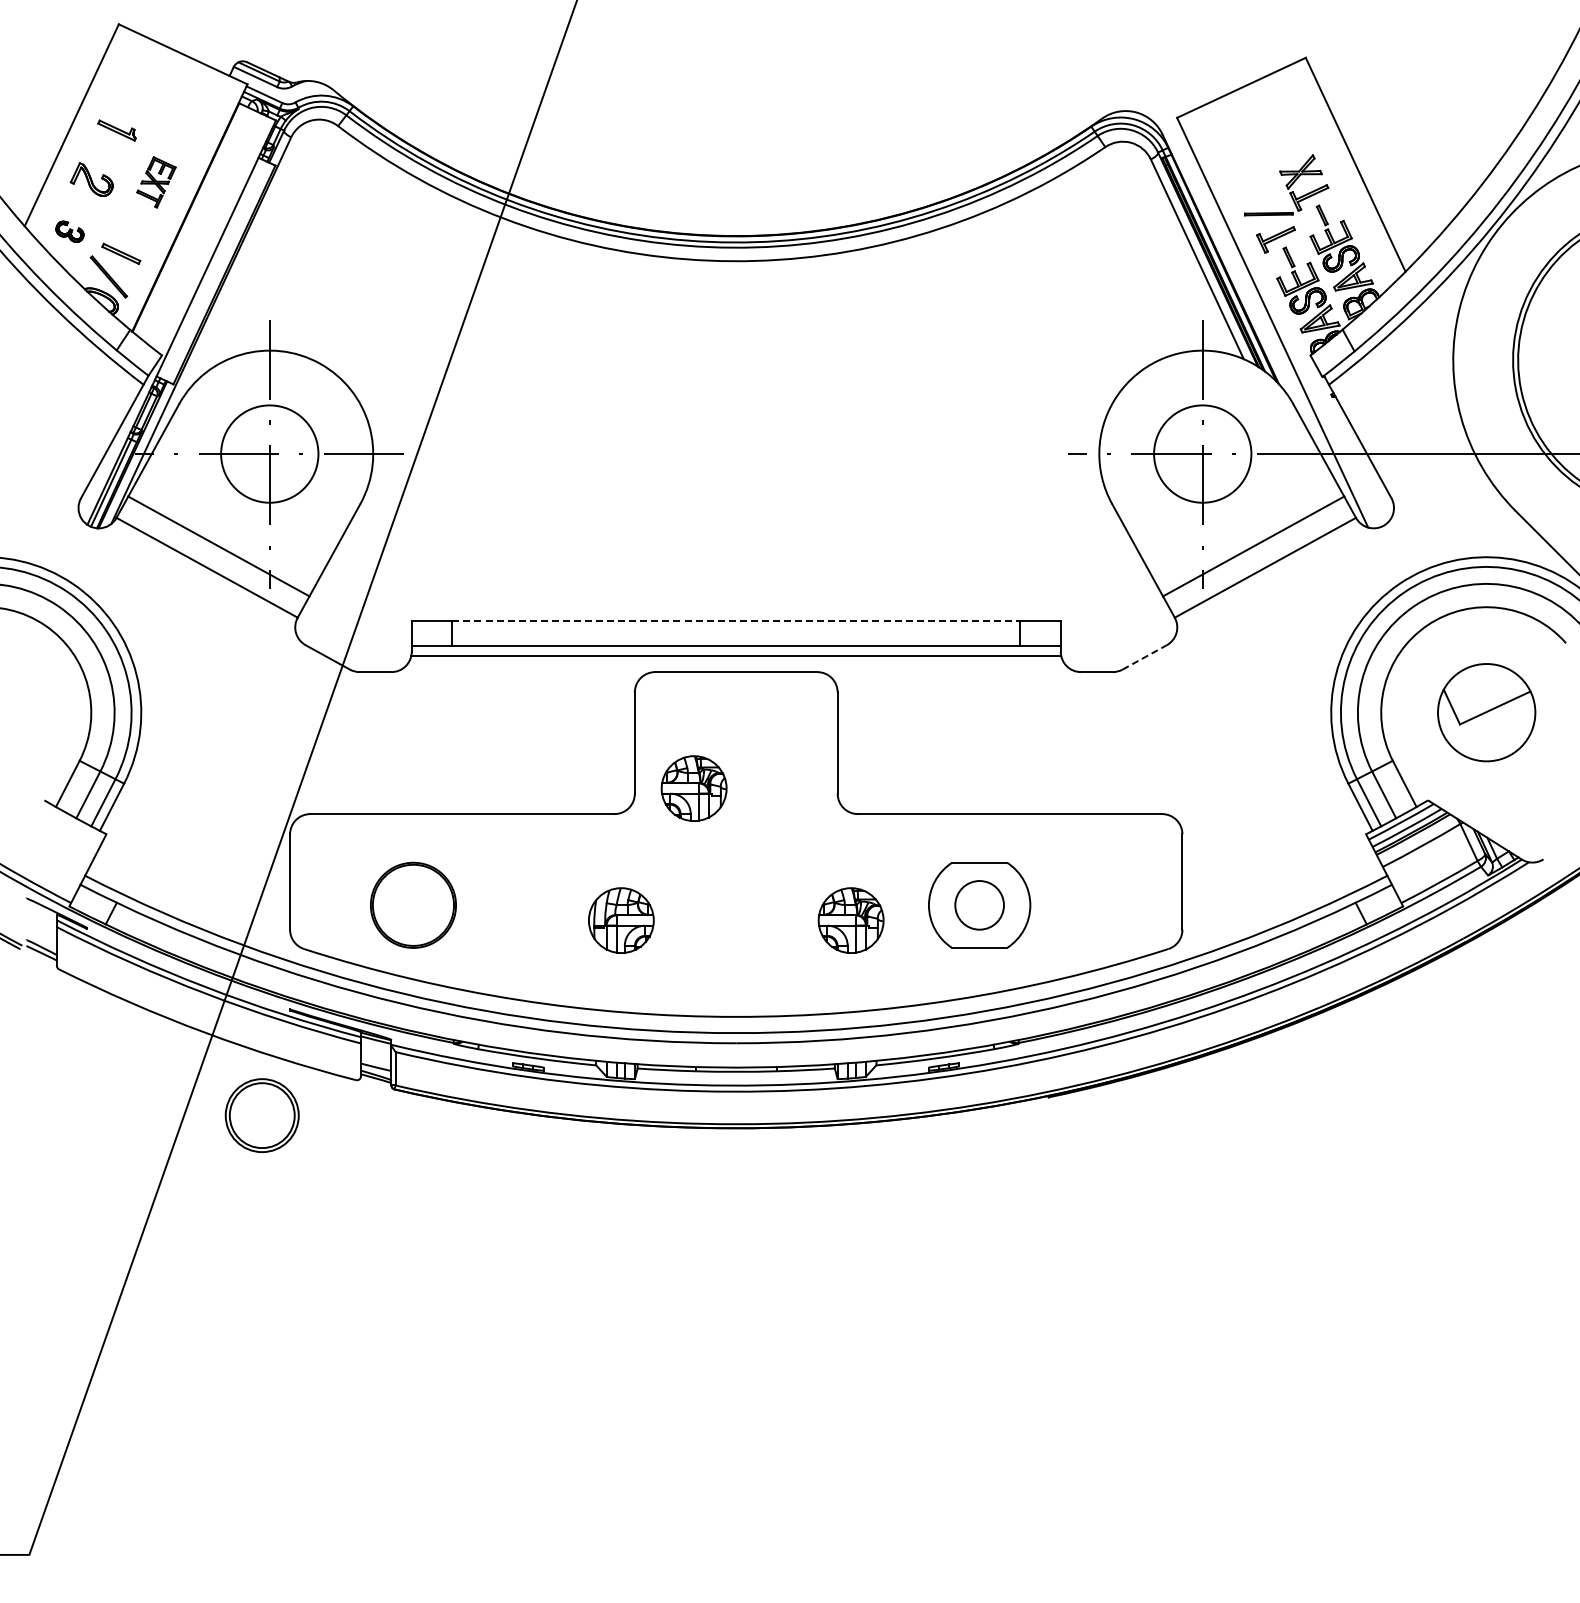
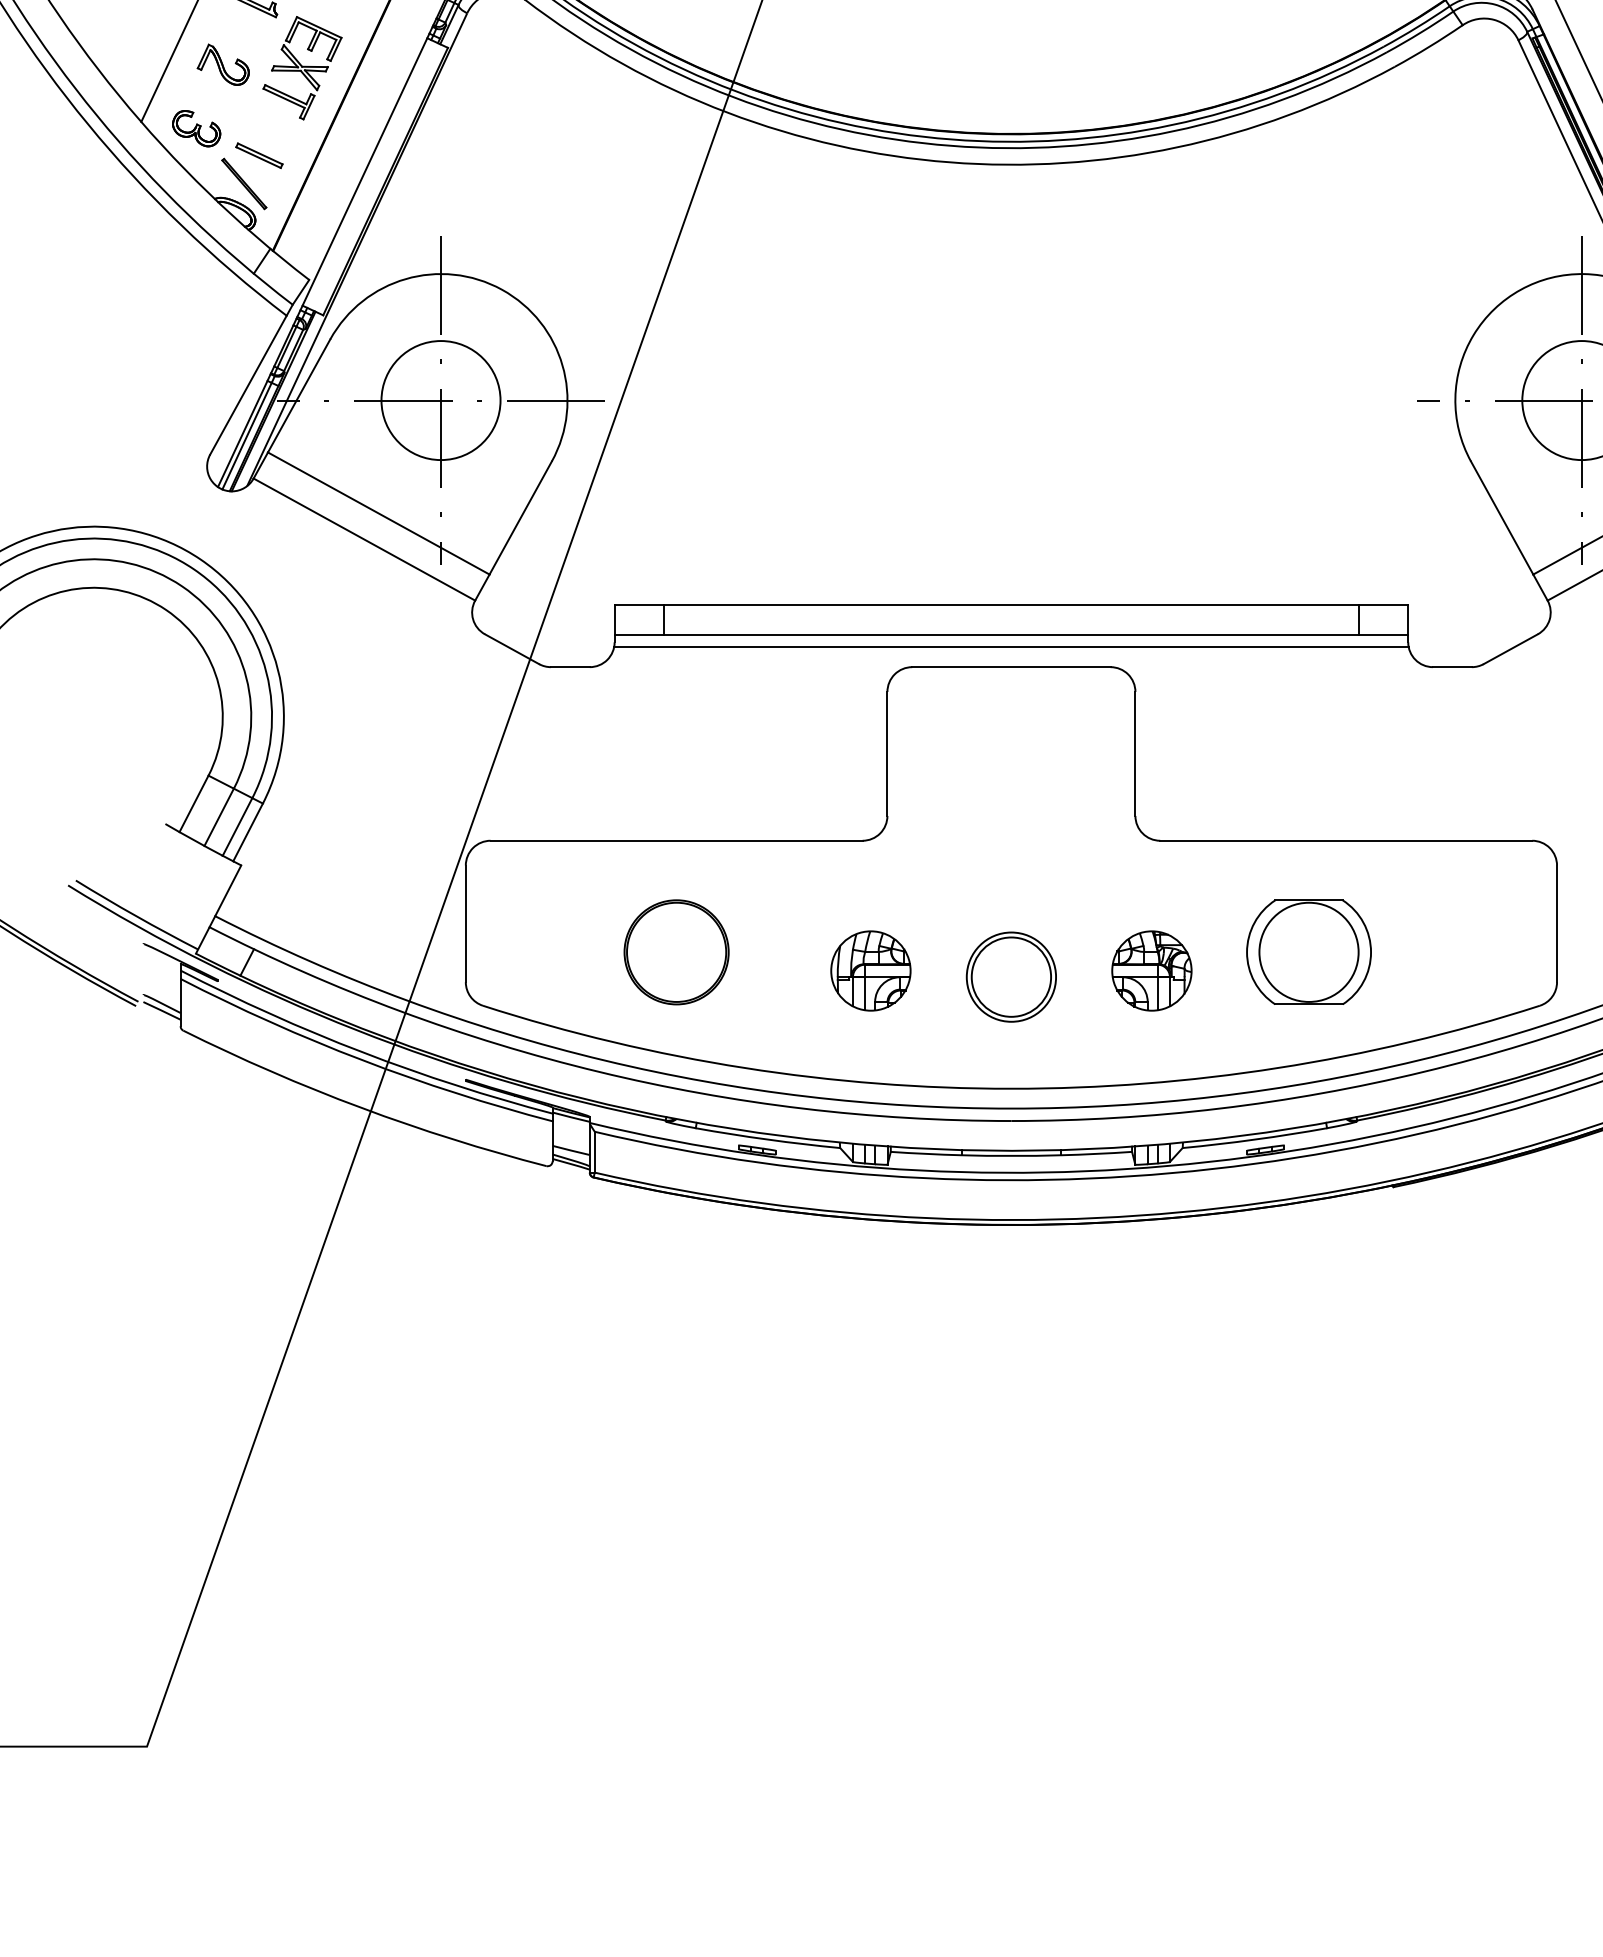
part: (156, 182) -> (302, 68), size x1.67
part: (69, 231) -> (196, 128), size x1.43
line: (736, 621) -> (1011, 605), dashed -> solid
line: (1145, 657) -> (1511, 649), dashed -> solid
part: (693, 788) -> (959, 809), removed
part: (413, 904) -> (676, 951), moved
circle: (979, 904) -> (1308, 951), size x1.67
part: (261, 1115) -> (1010, 976), moved

